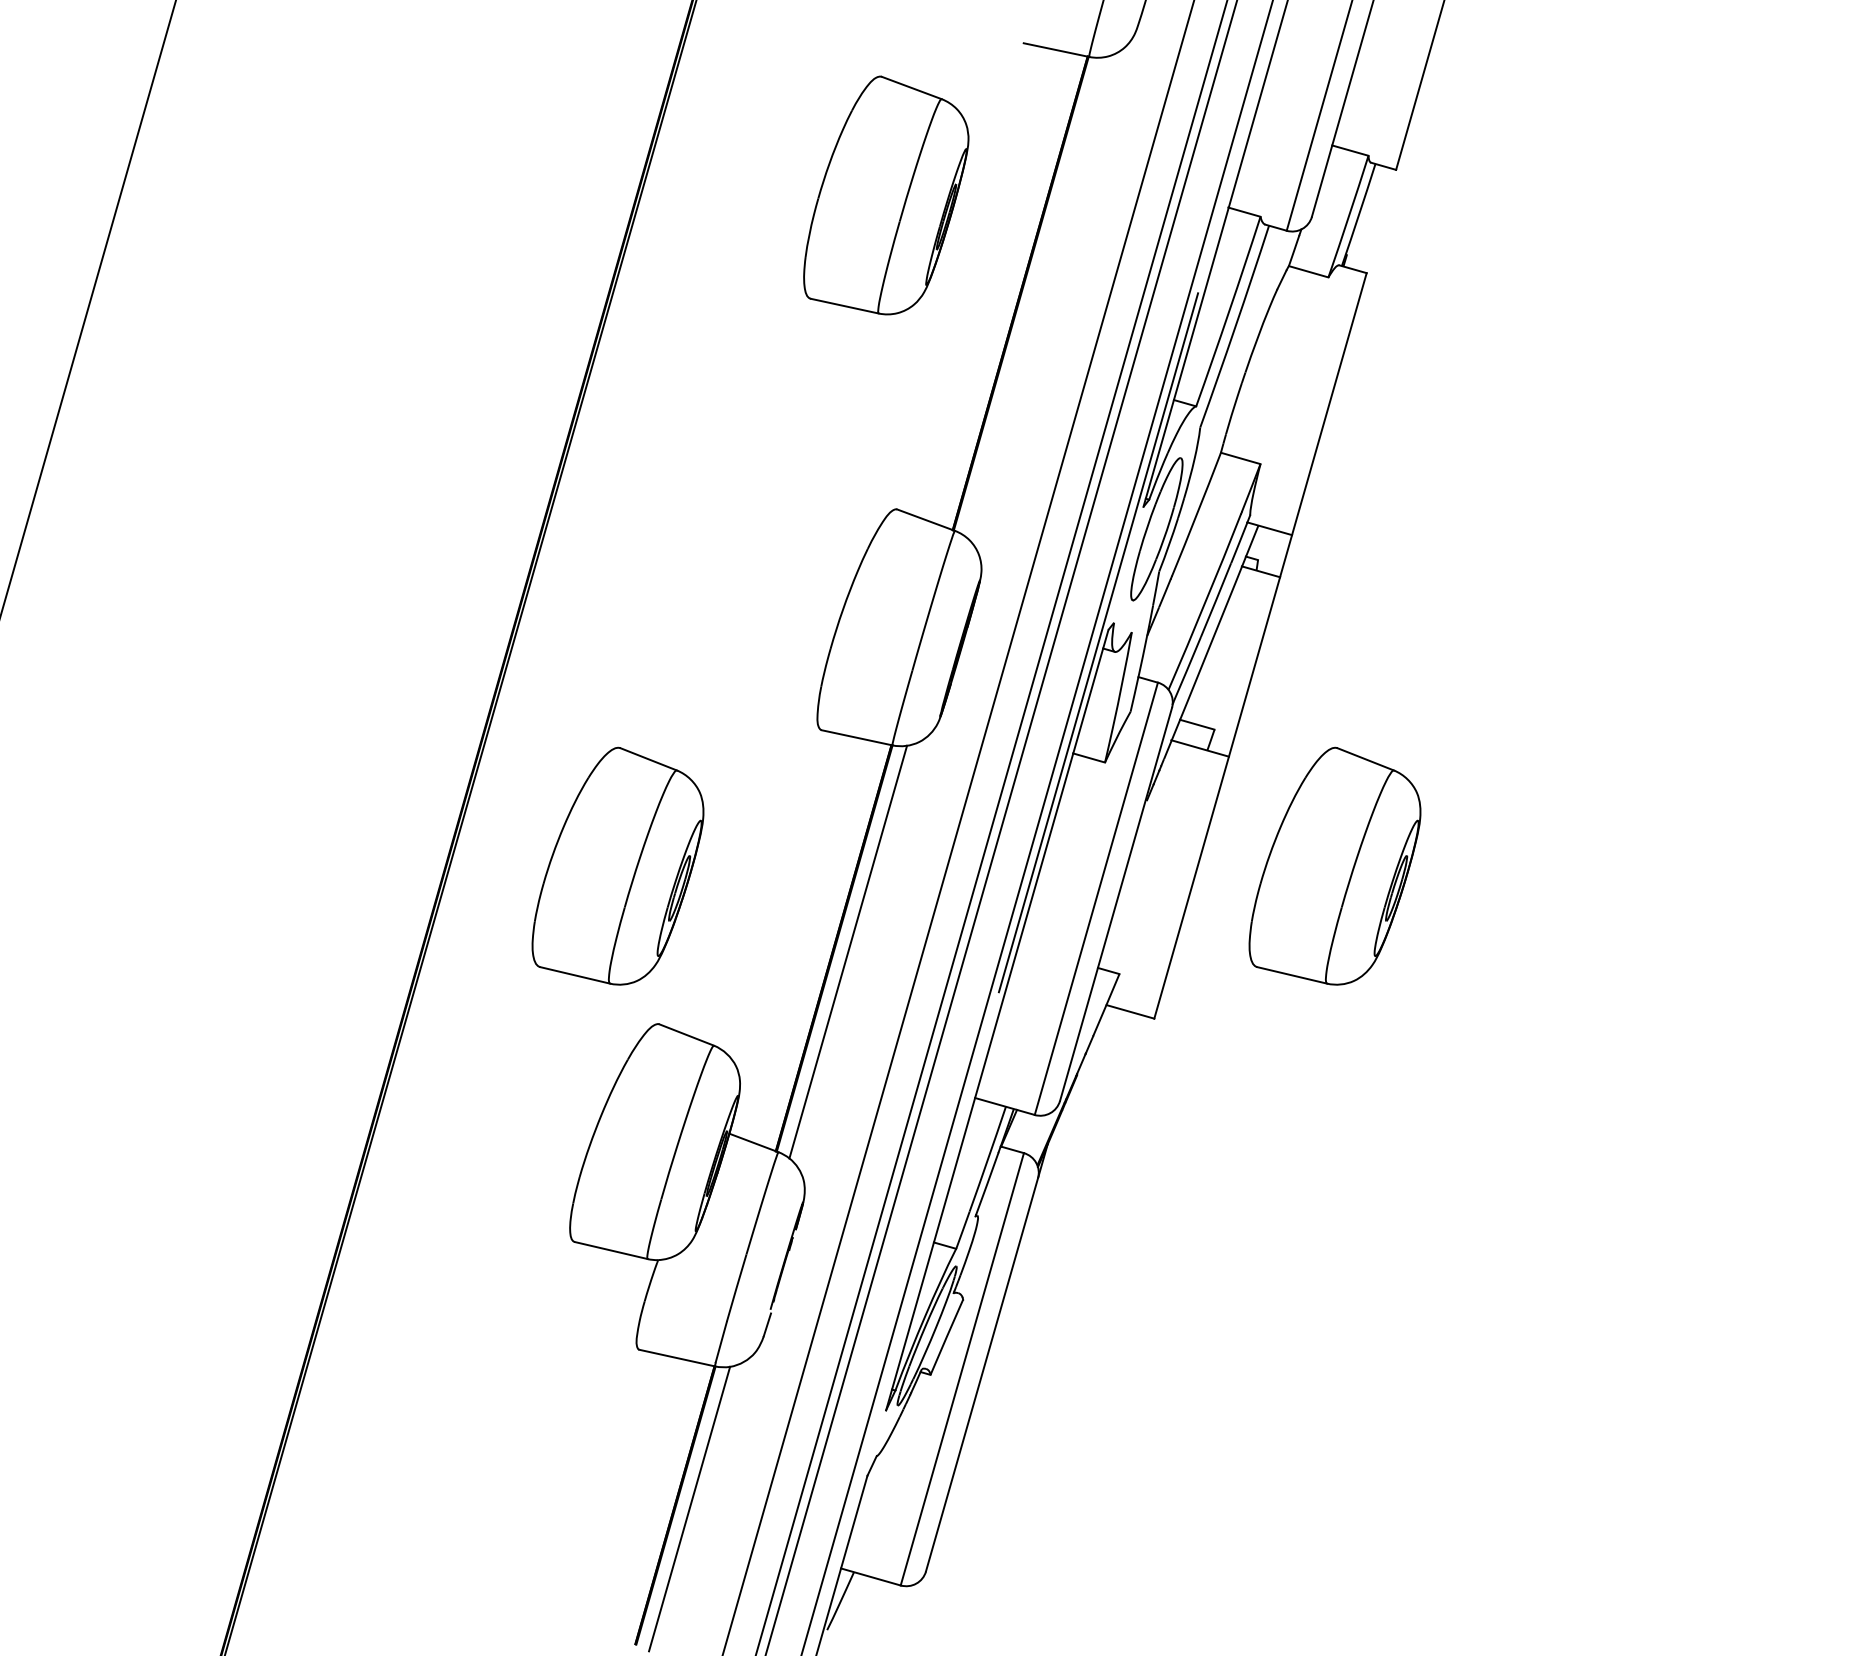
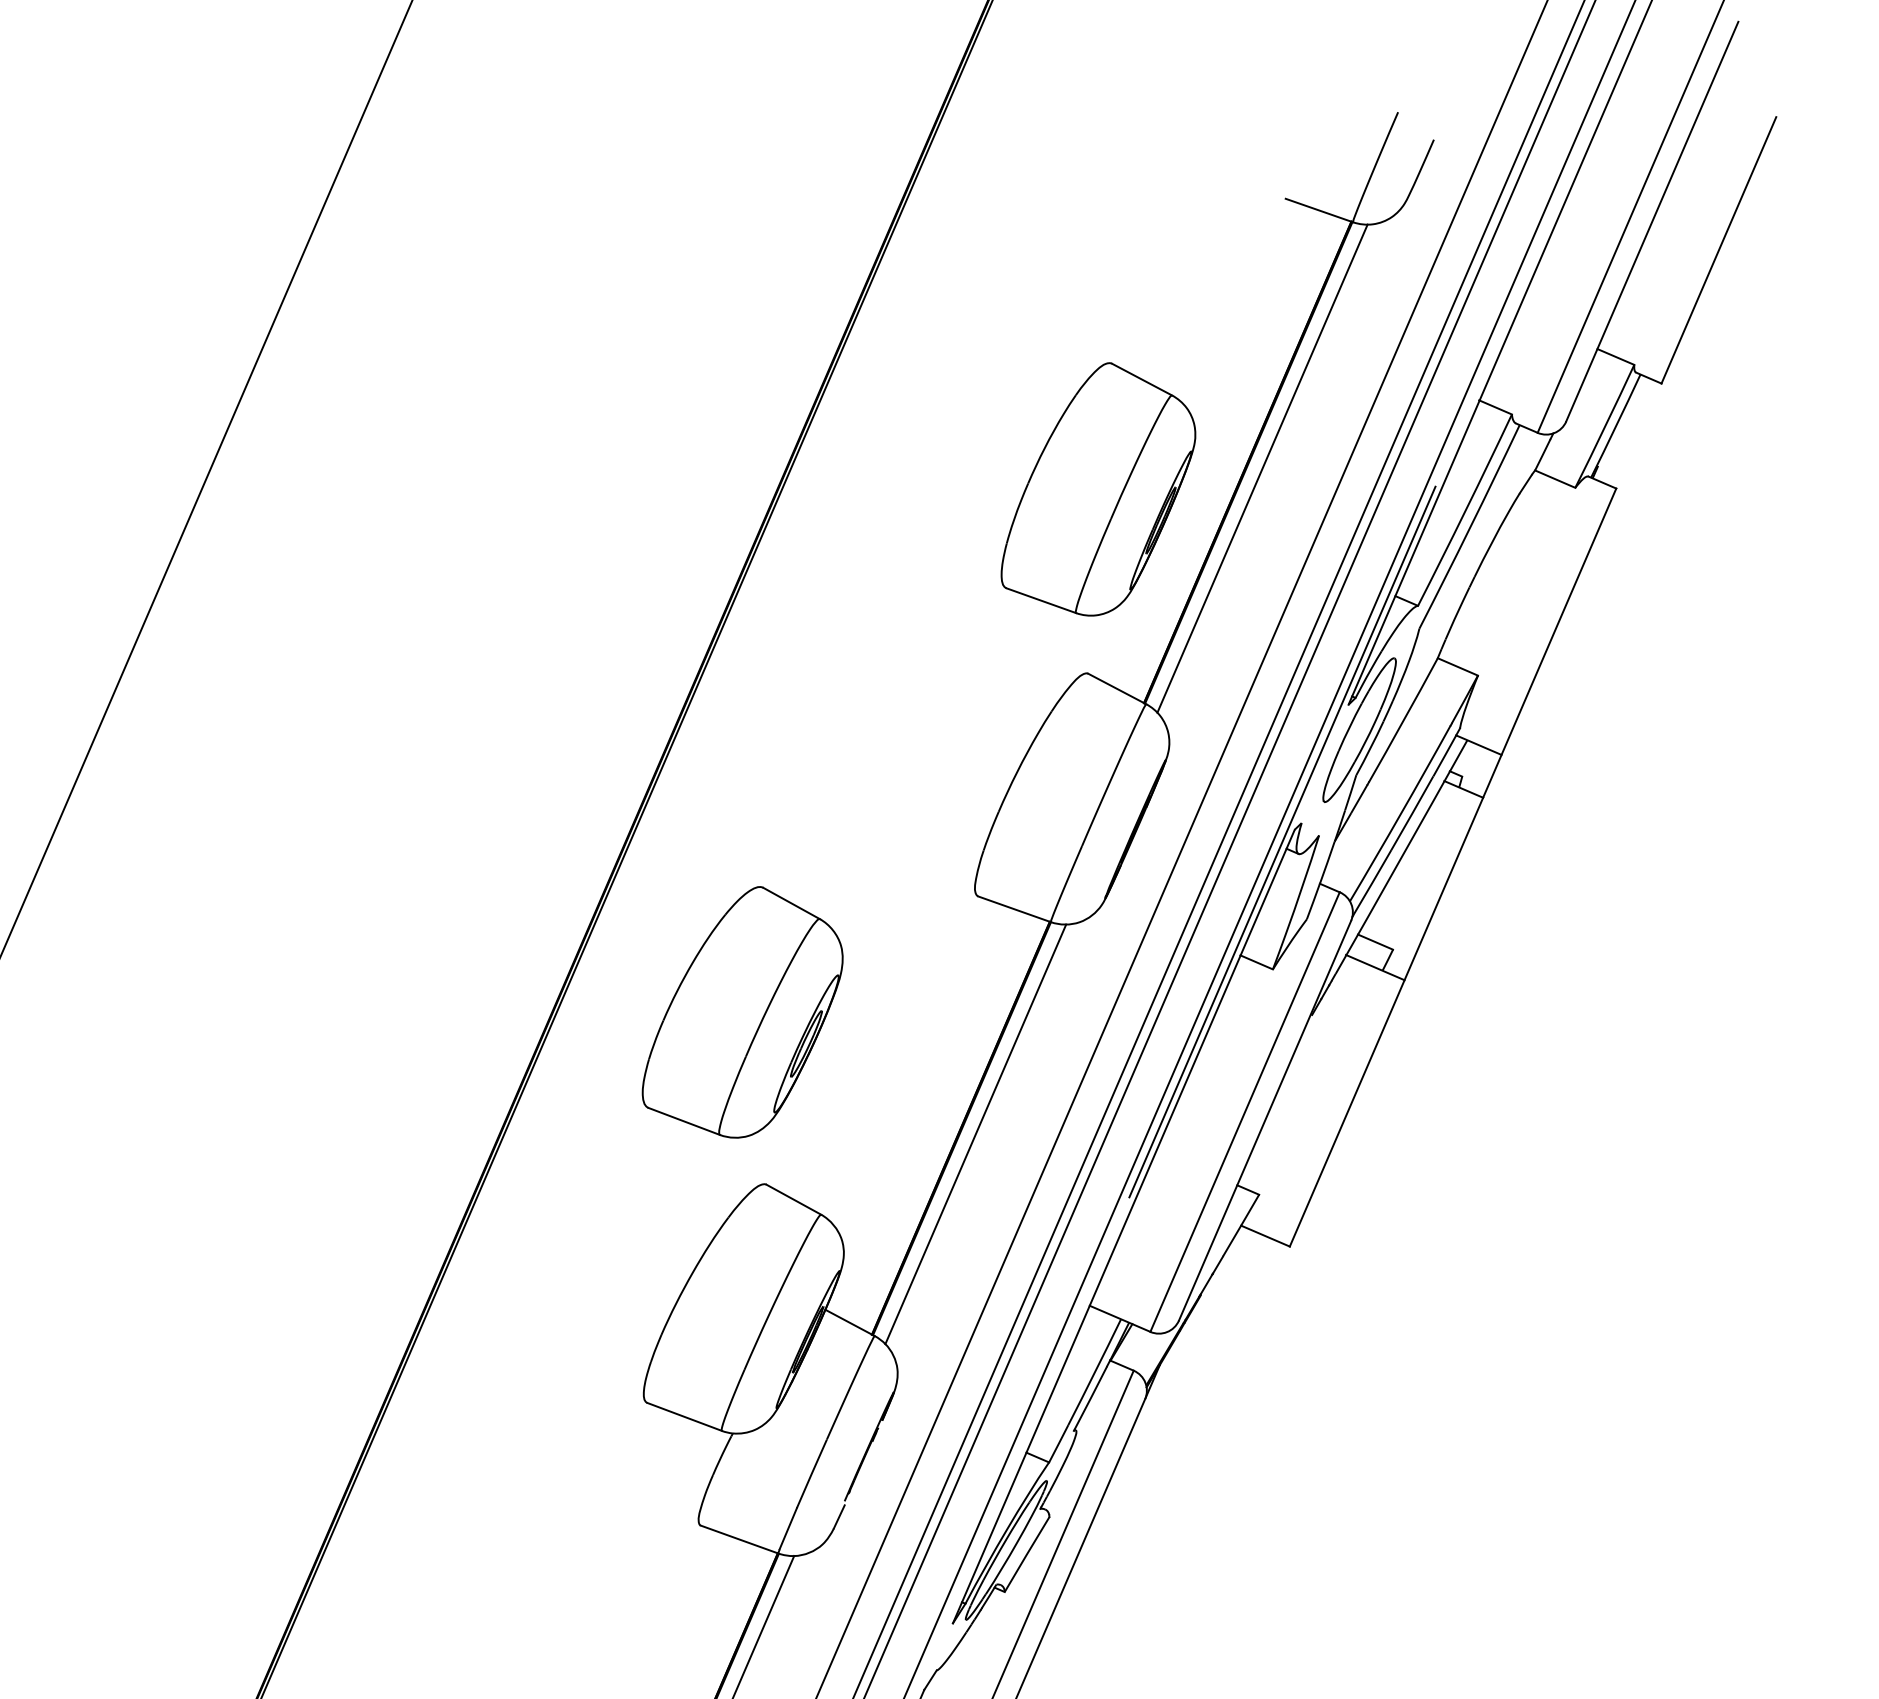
part: (886, 195) -> (1100, 489), moved
line: (1034, 297) -> (1262, 468), added
part: (1334, 865) -> (1501, 1109), removed

